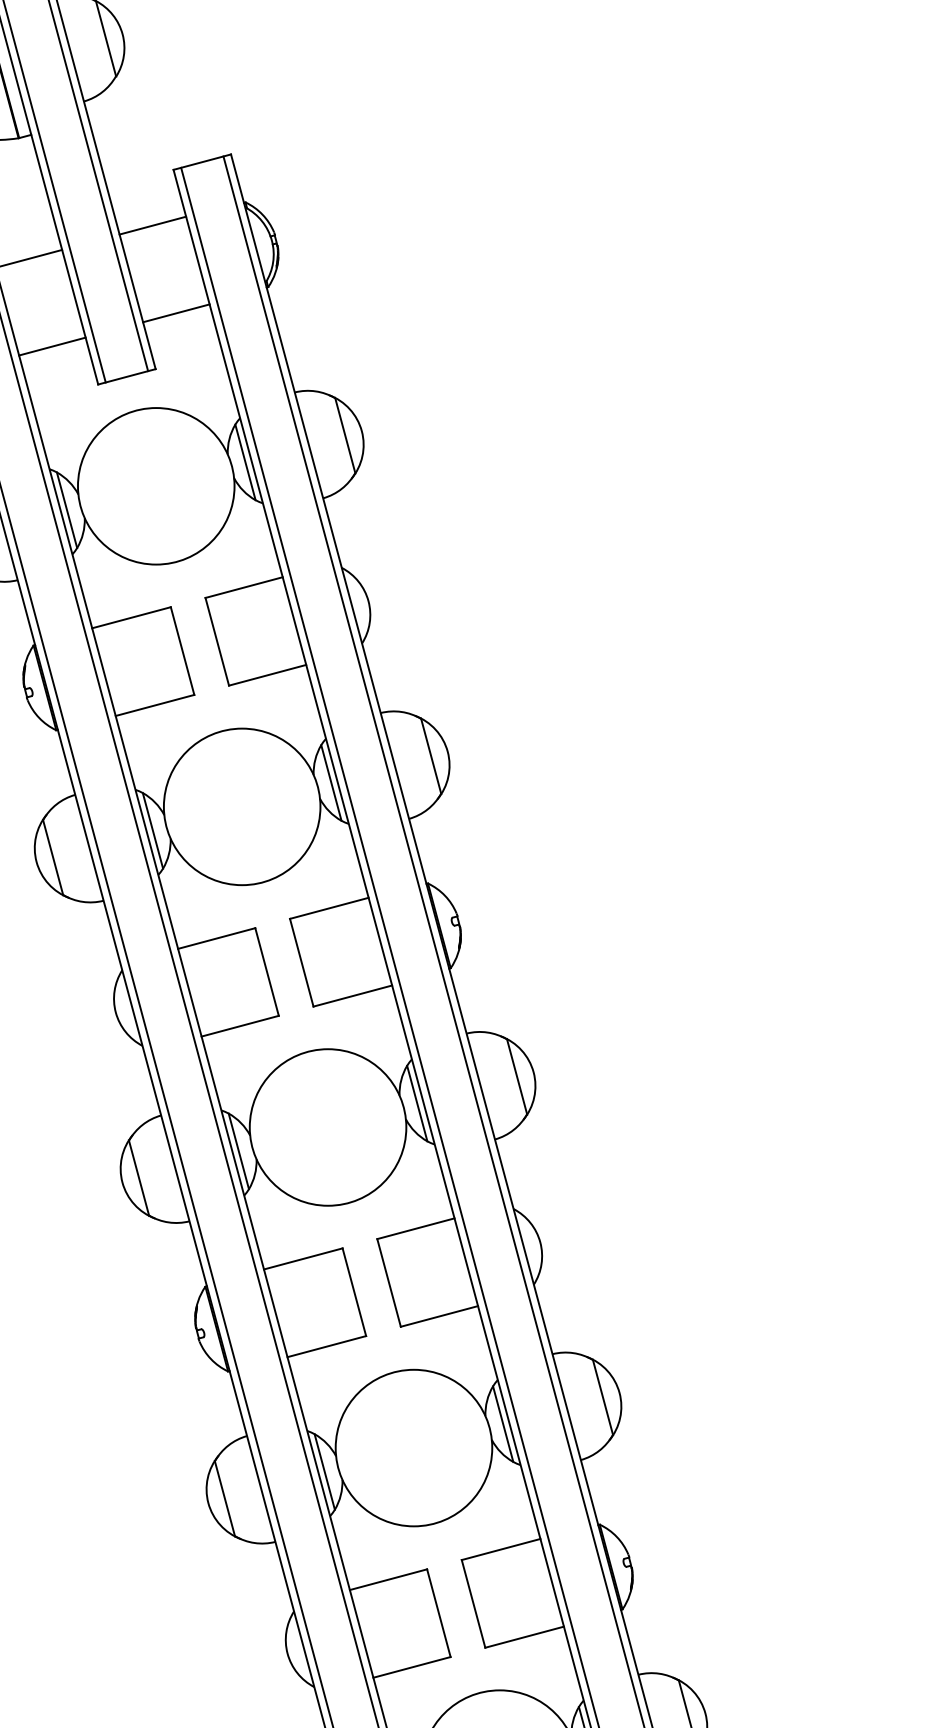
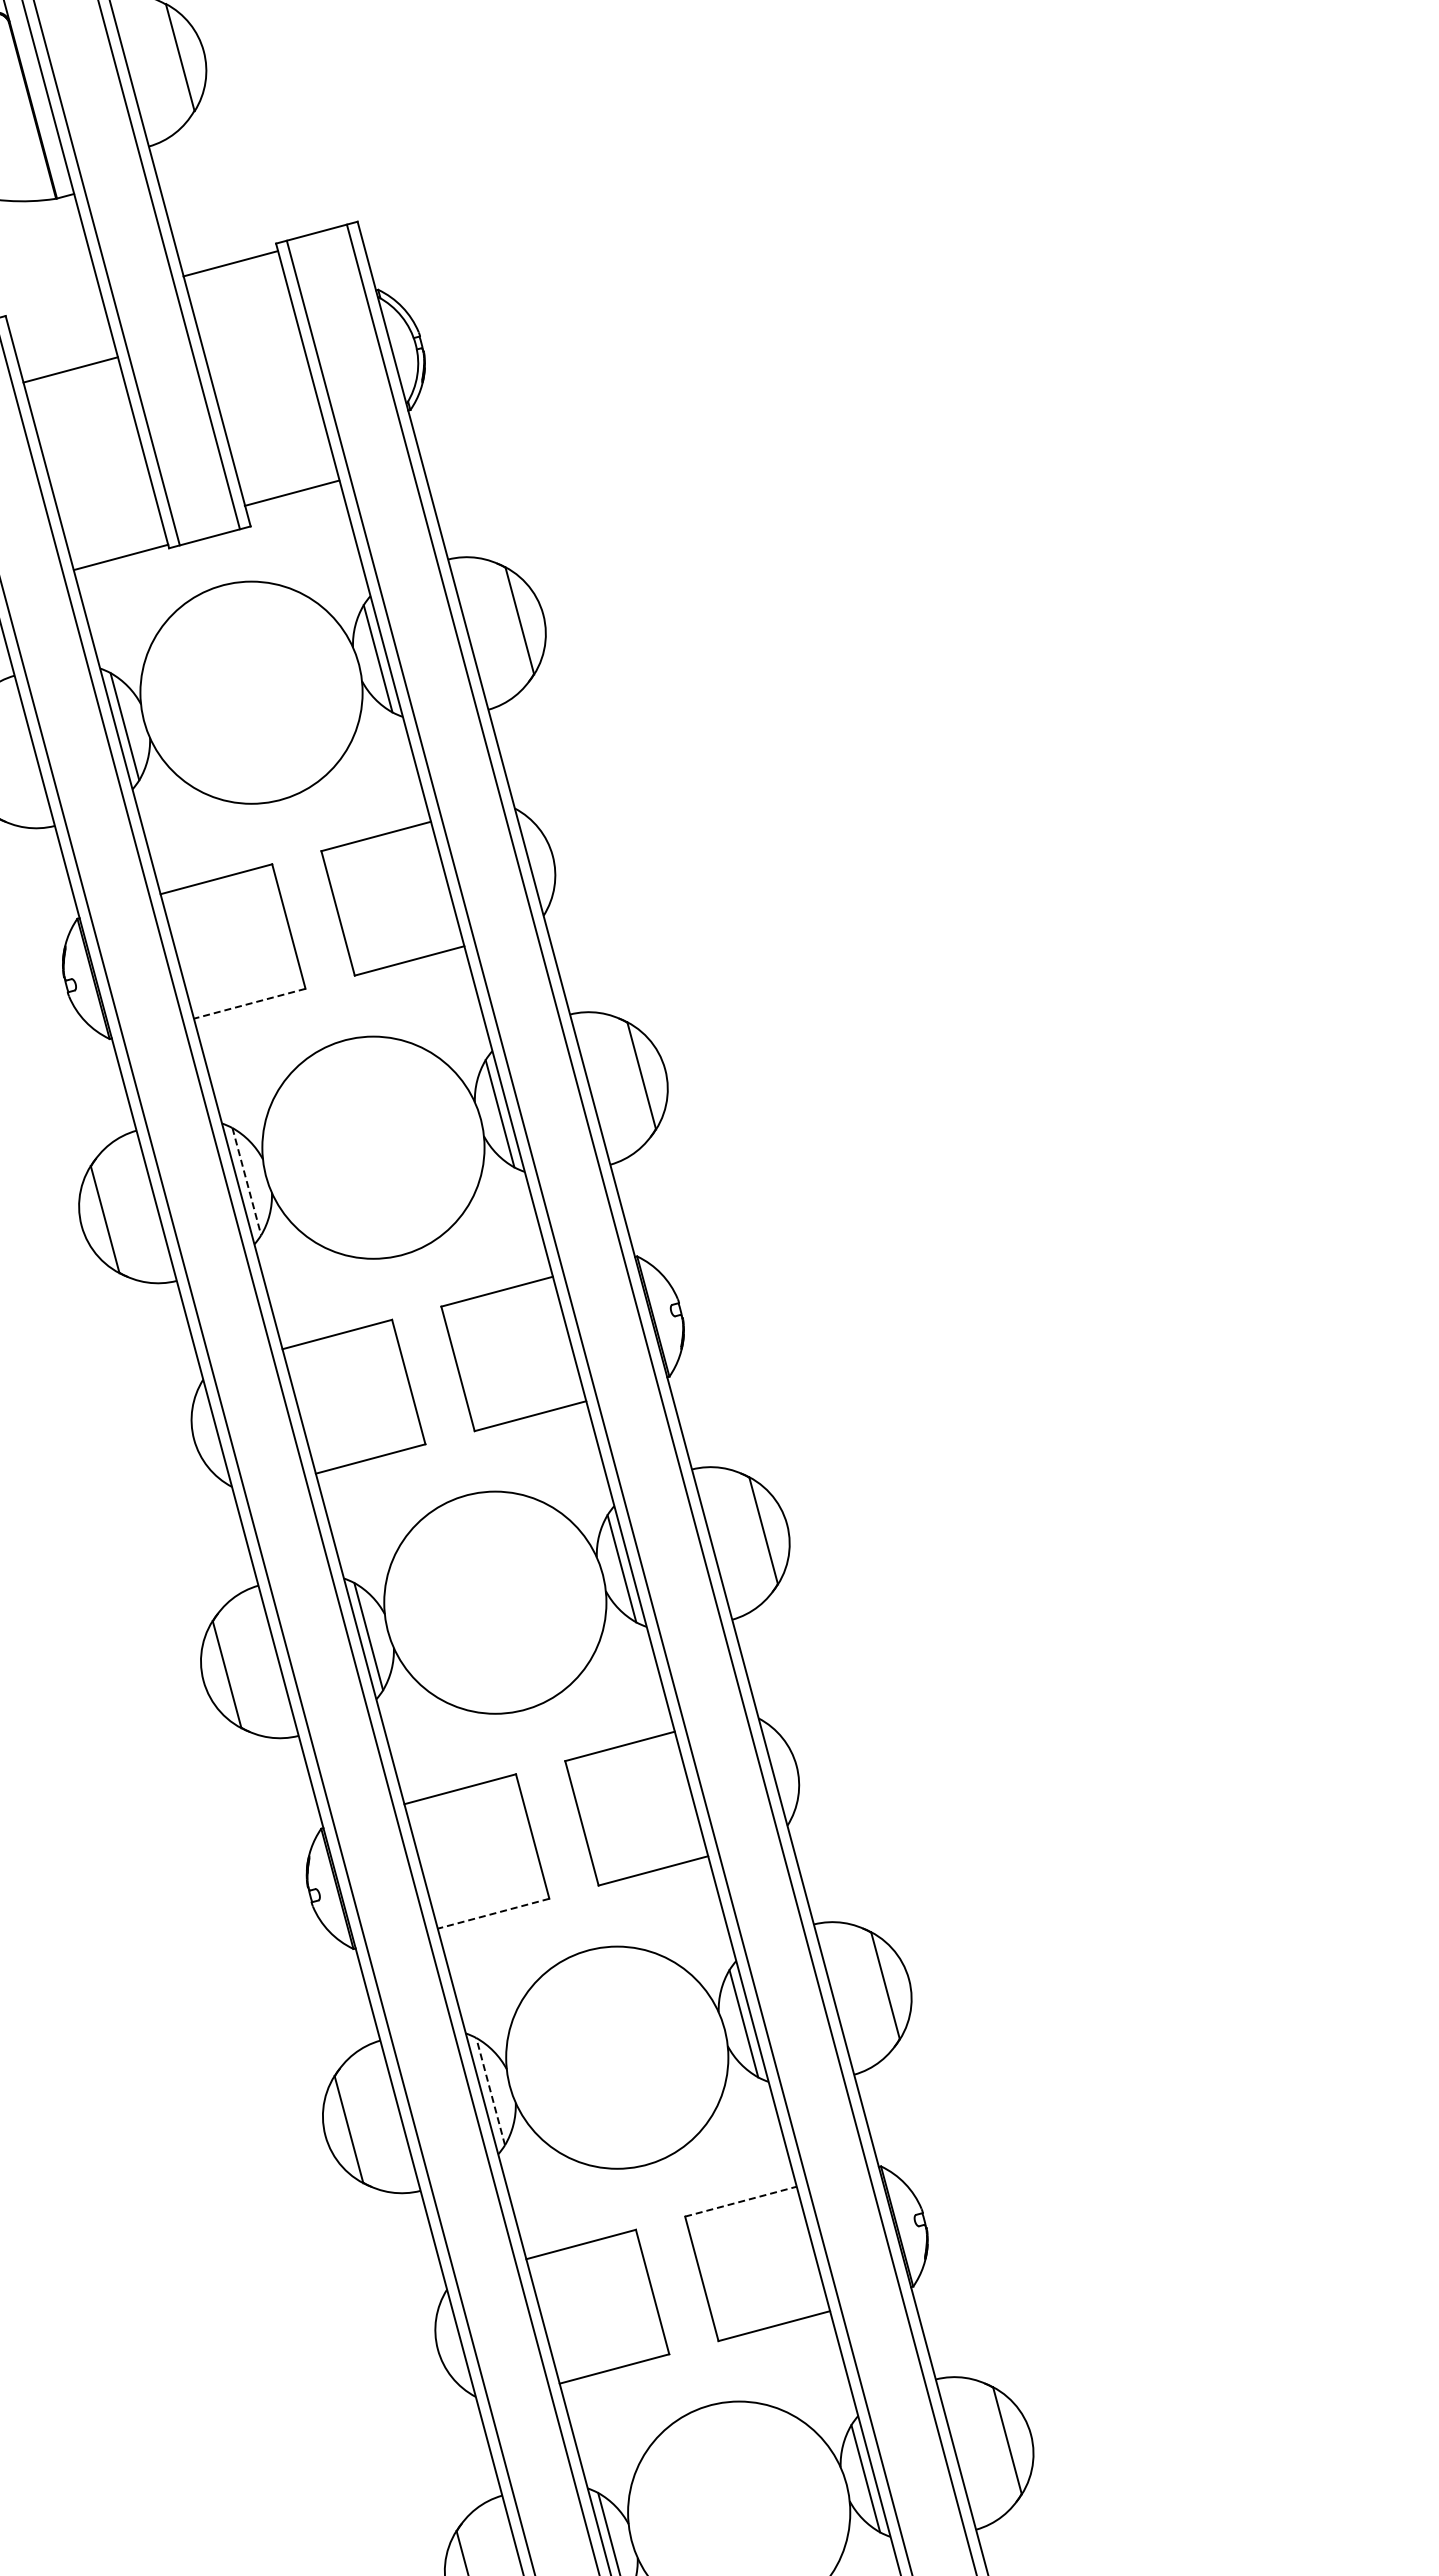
line: (152, 225) -> (230, 263), moved
line: (175, 312) -> (291, 492), moved
line: (51, 346) -> (120, 557), moved
line: (154, 705) -> (249, 1003), solid -> dashed
line: (152, 830) -> (246, 1181), solid -> dashed
line: (326, 1346) -> (493, 1913), solid -> dashed
line: (324, 1471) -> (490, 2091), solid -> dashed
line: (500, 1549) -> (740, 2201), solid -> dashed

